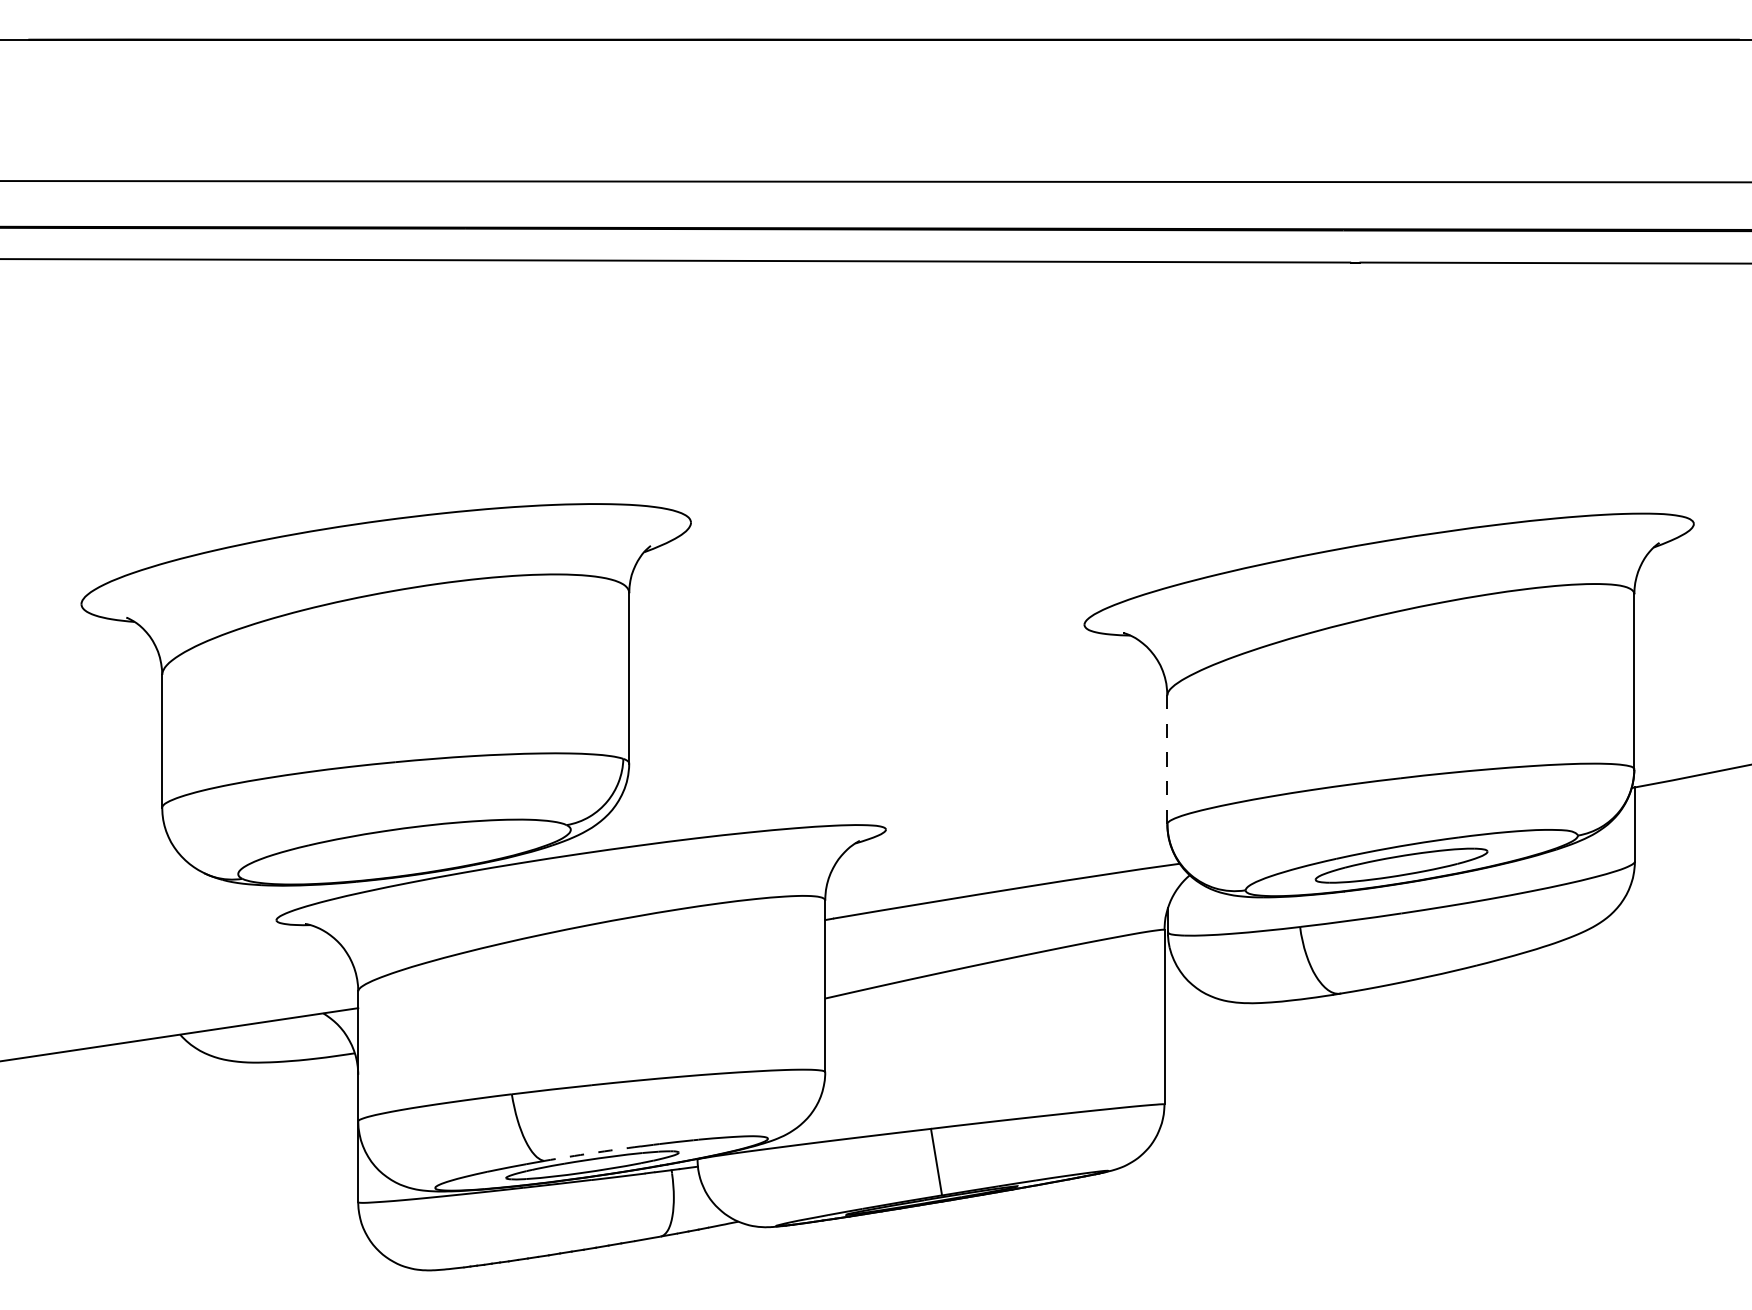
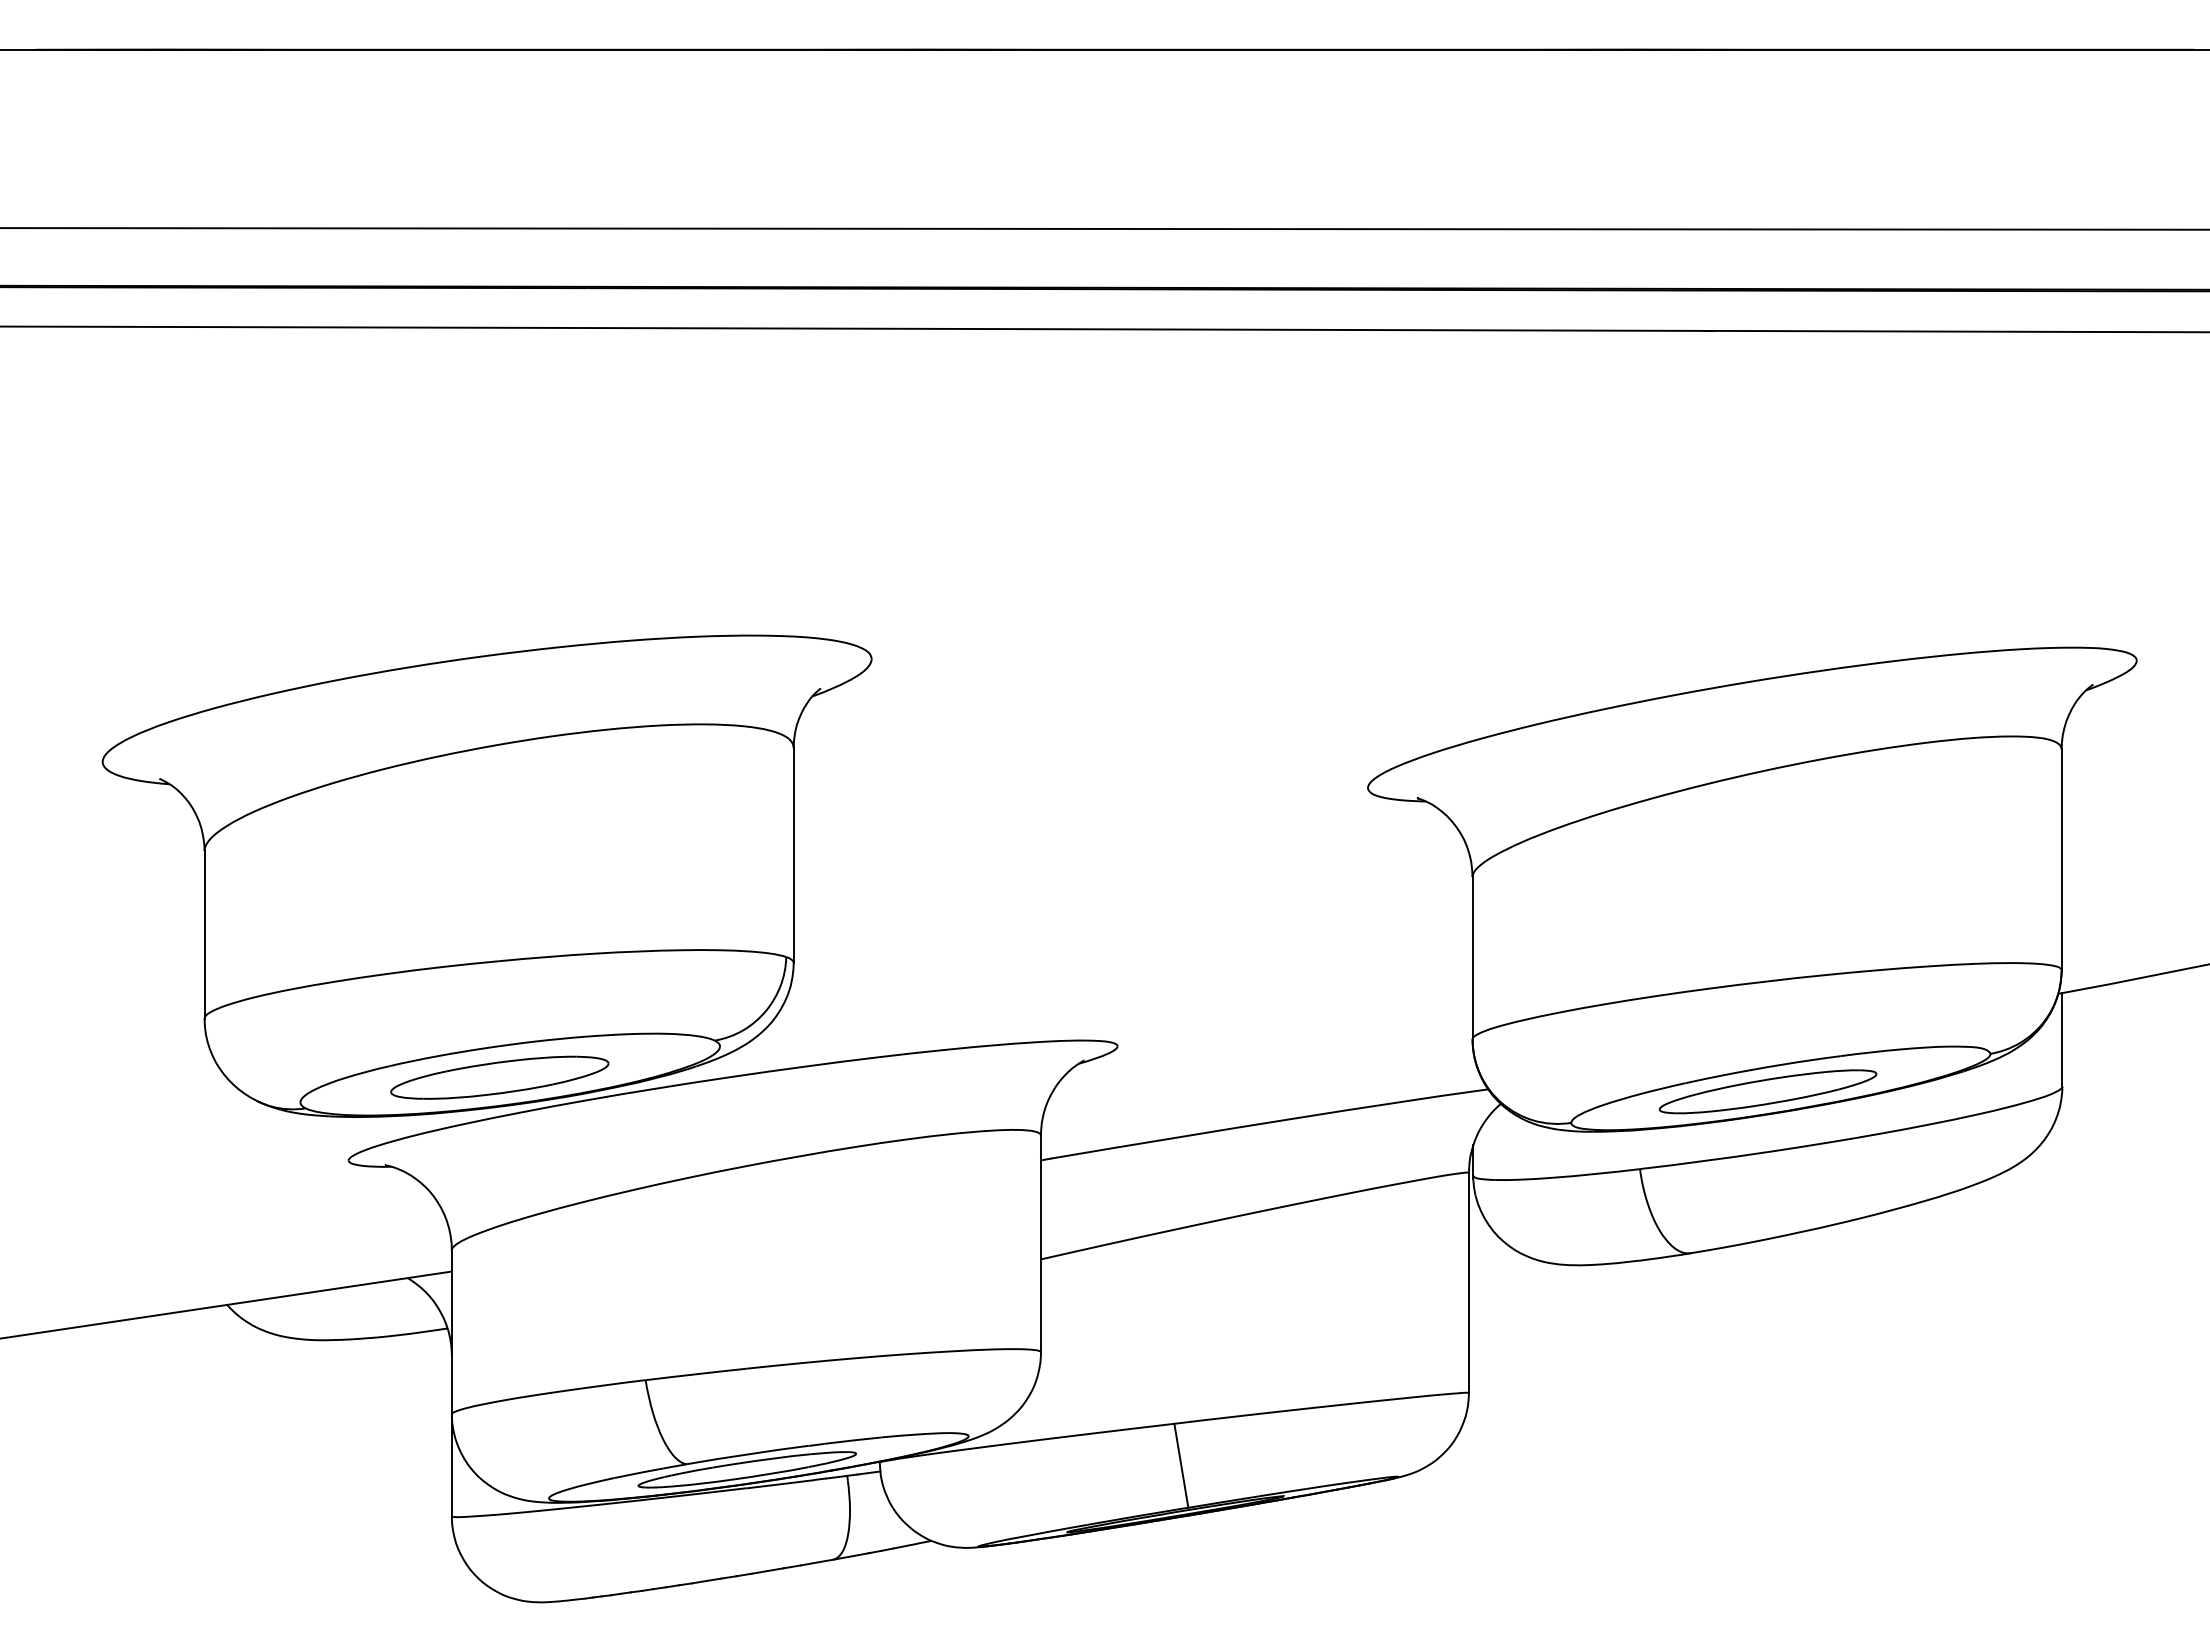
line: (1167, 759) -> (1472, 957), dashed -> solid
part: (396, 854) -> (499, 1077), added
arc: (592, 1153) -> (747, 1454), dashed -> solid

